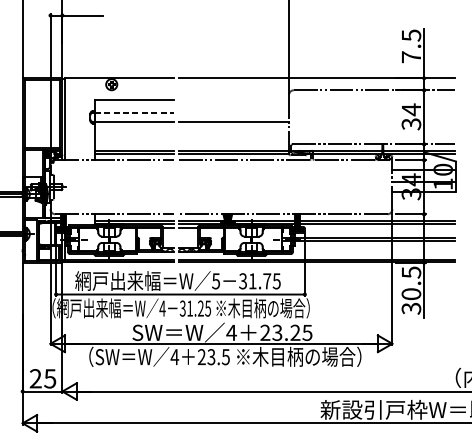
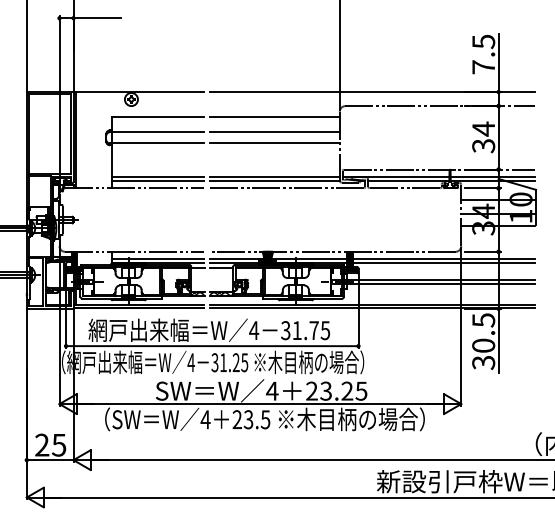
line: (233, 99) -> (274, 117), added
line: (134, 112) -> (158, 132), dashed -> solid
line: (233, 112) -> (274, 132), added
text: (216, 281) -> (254, 330), 5 -> 4

